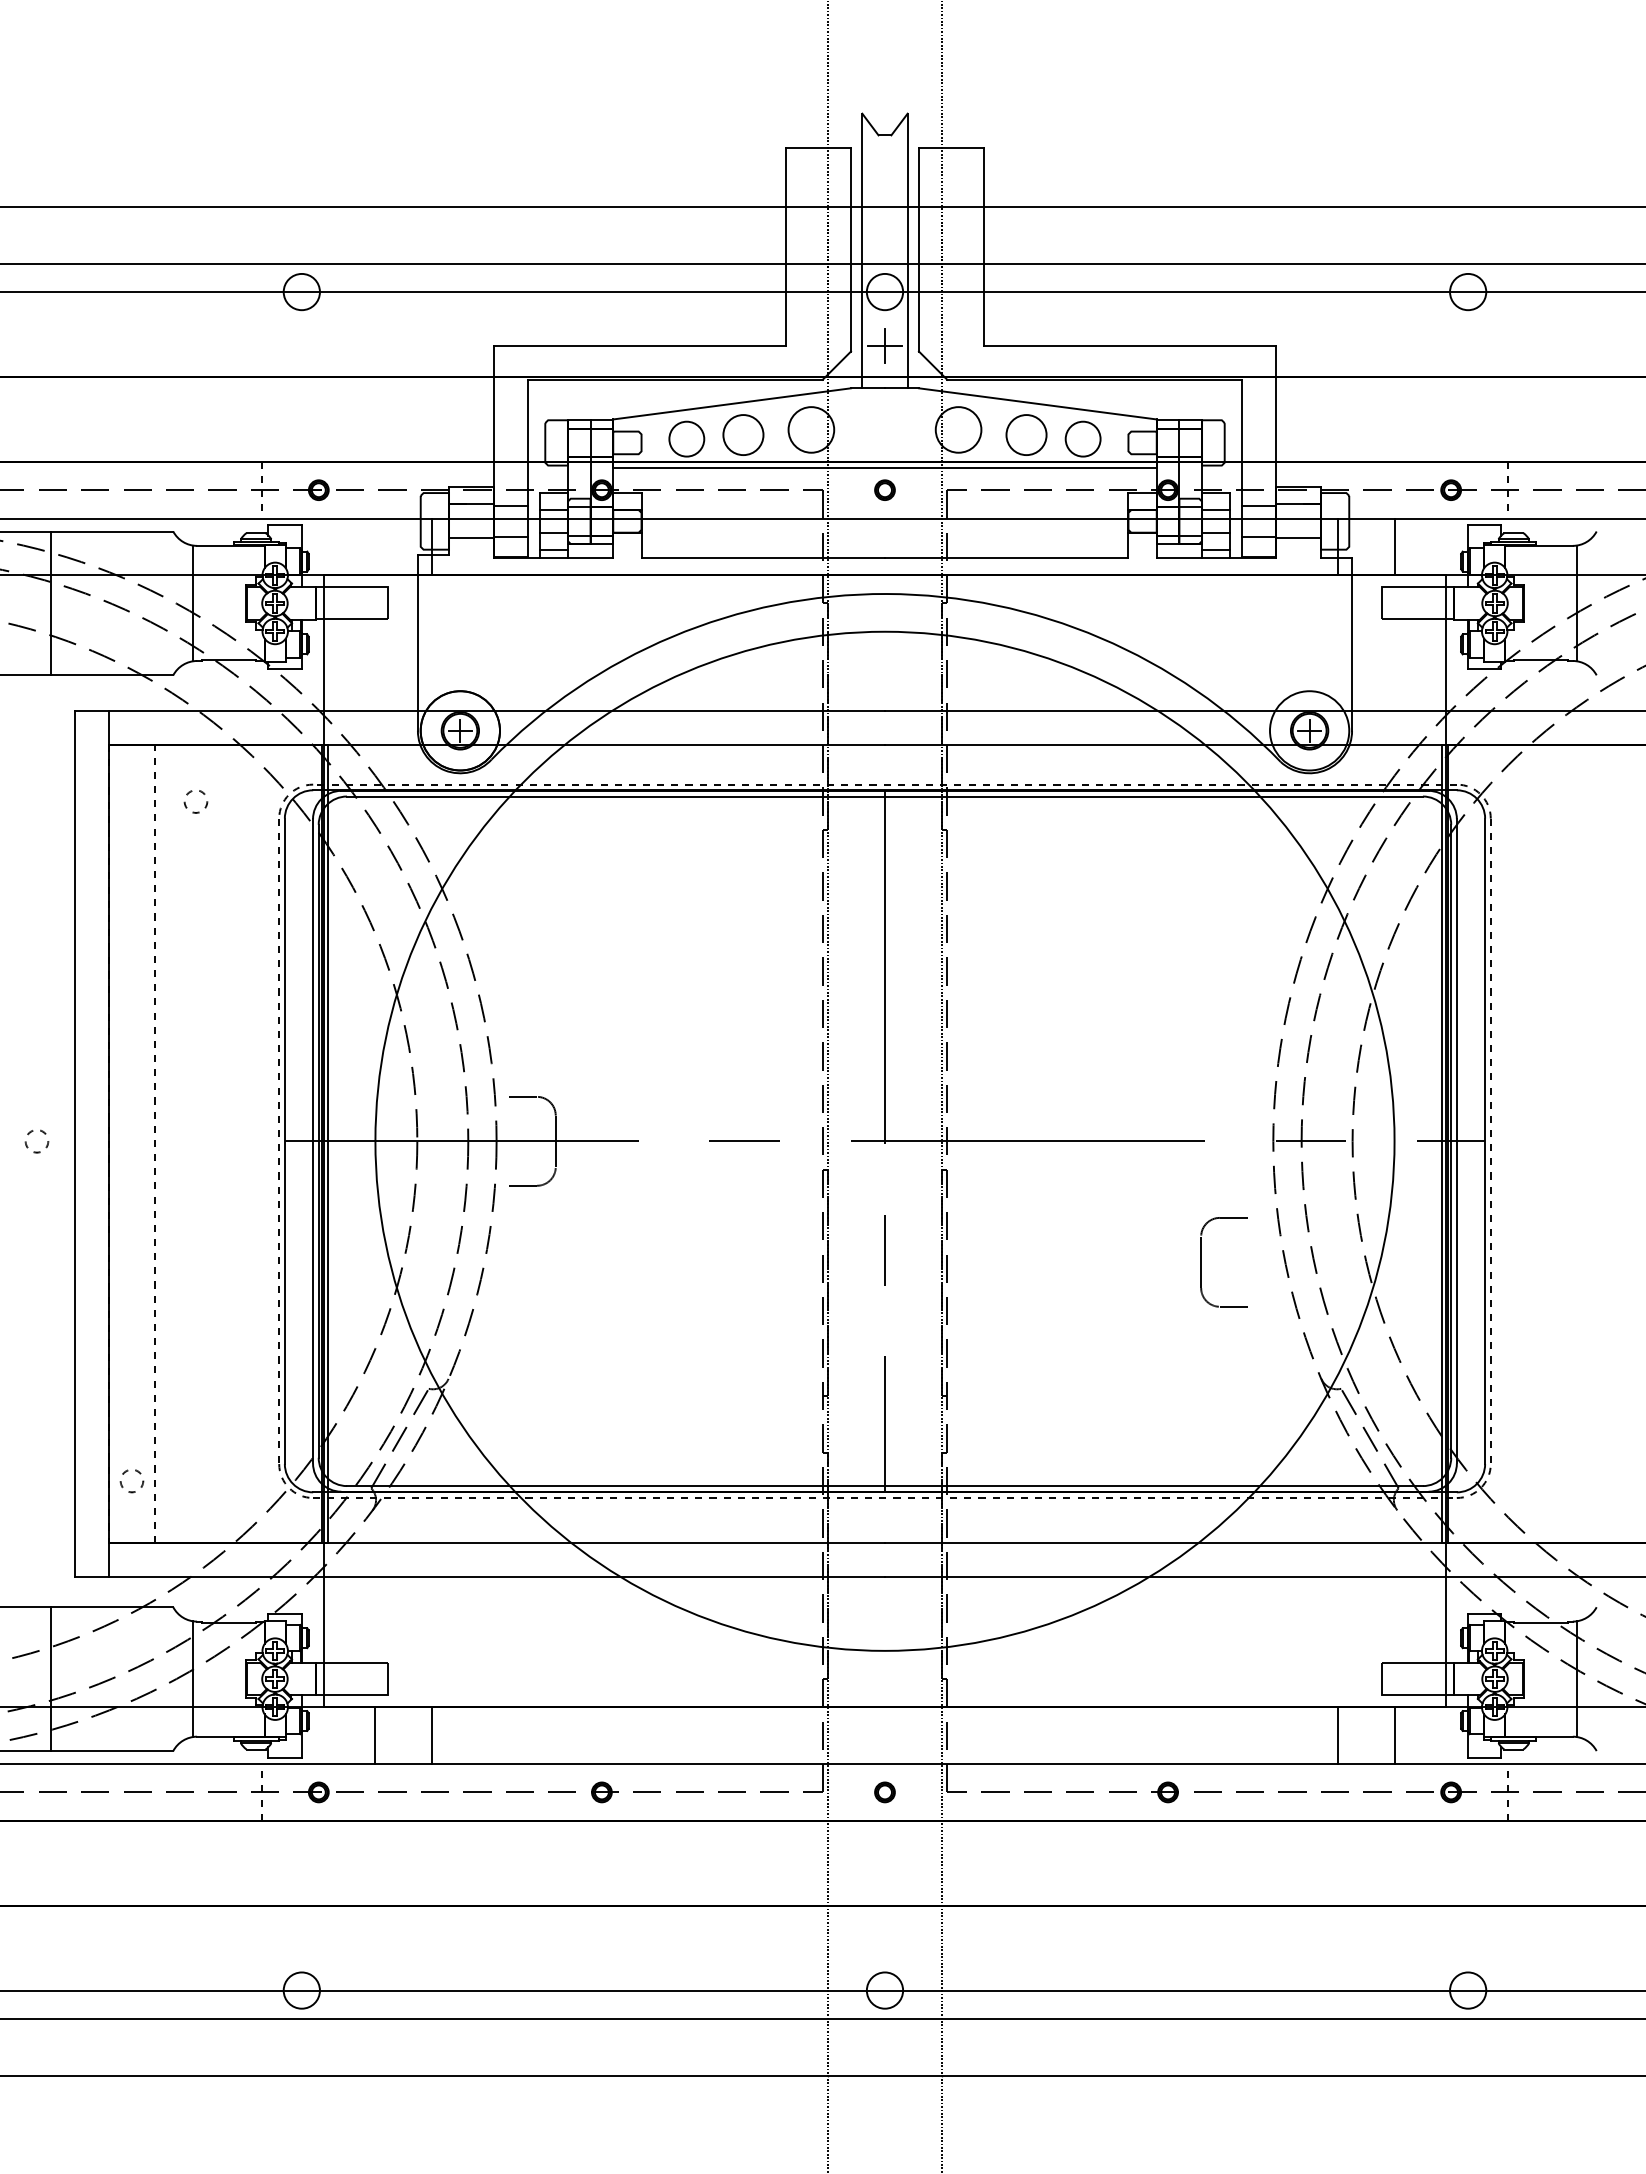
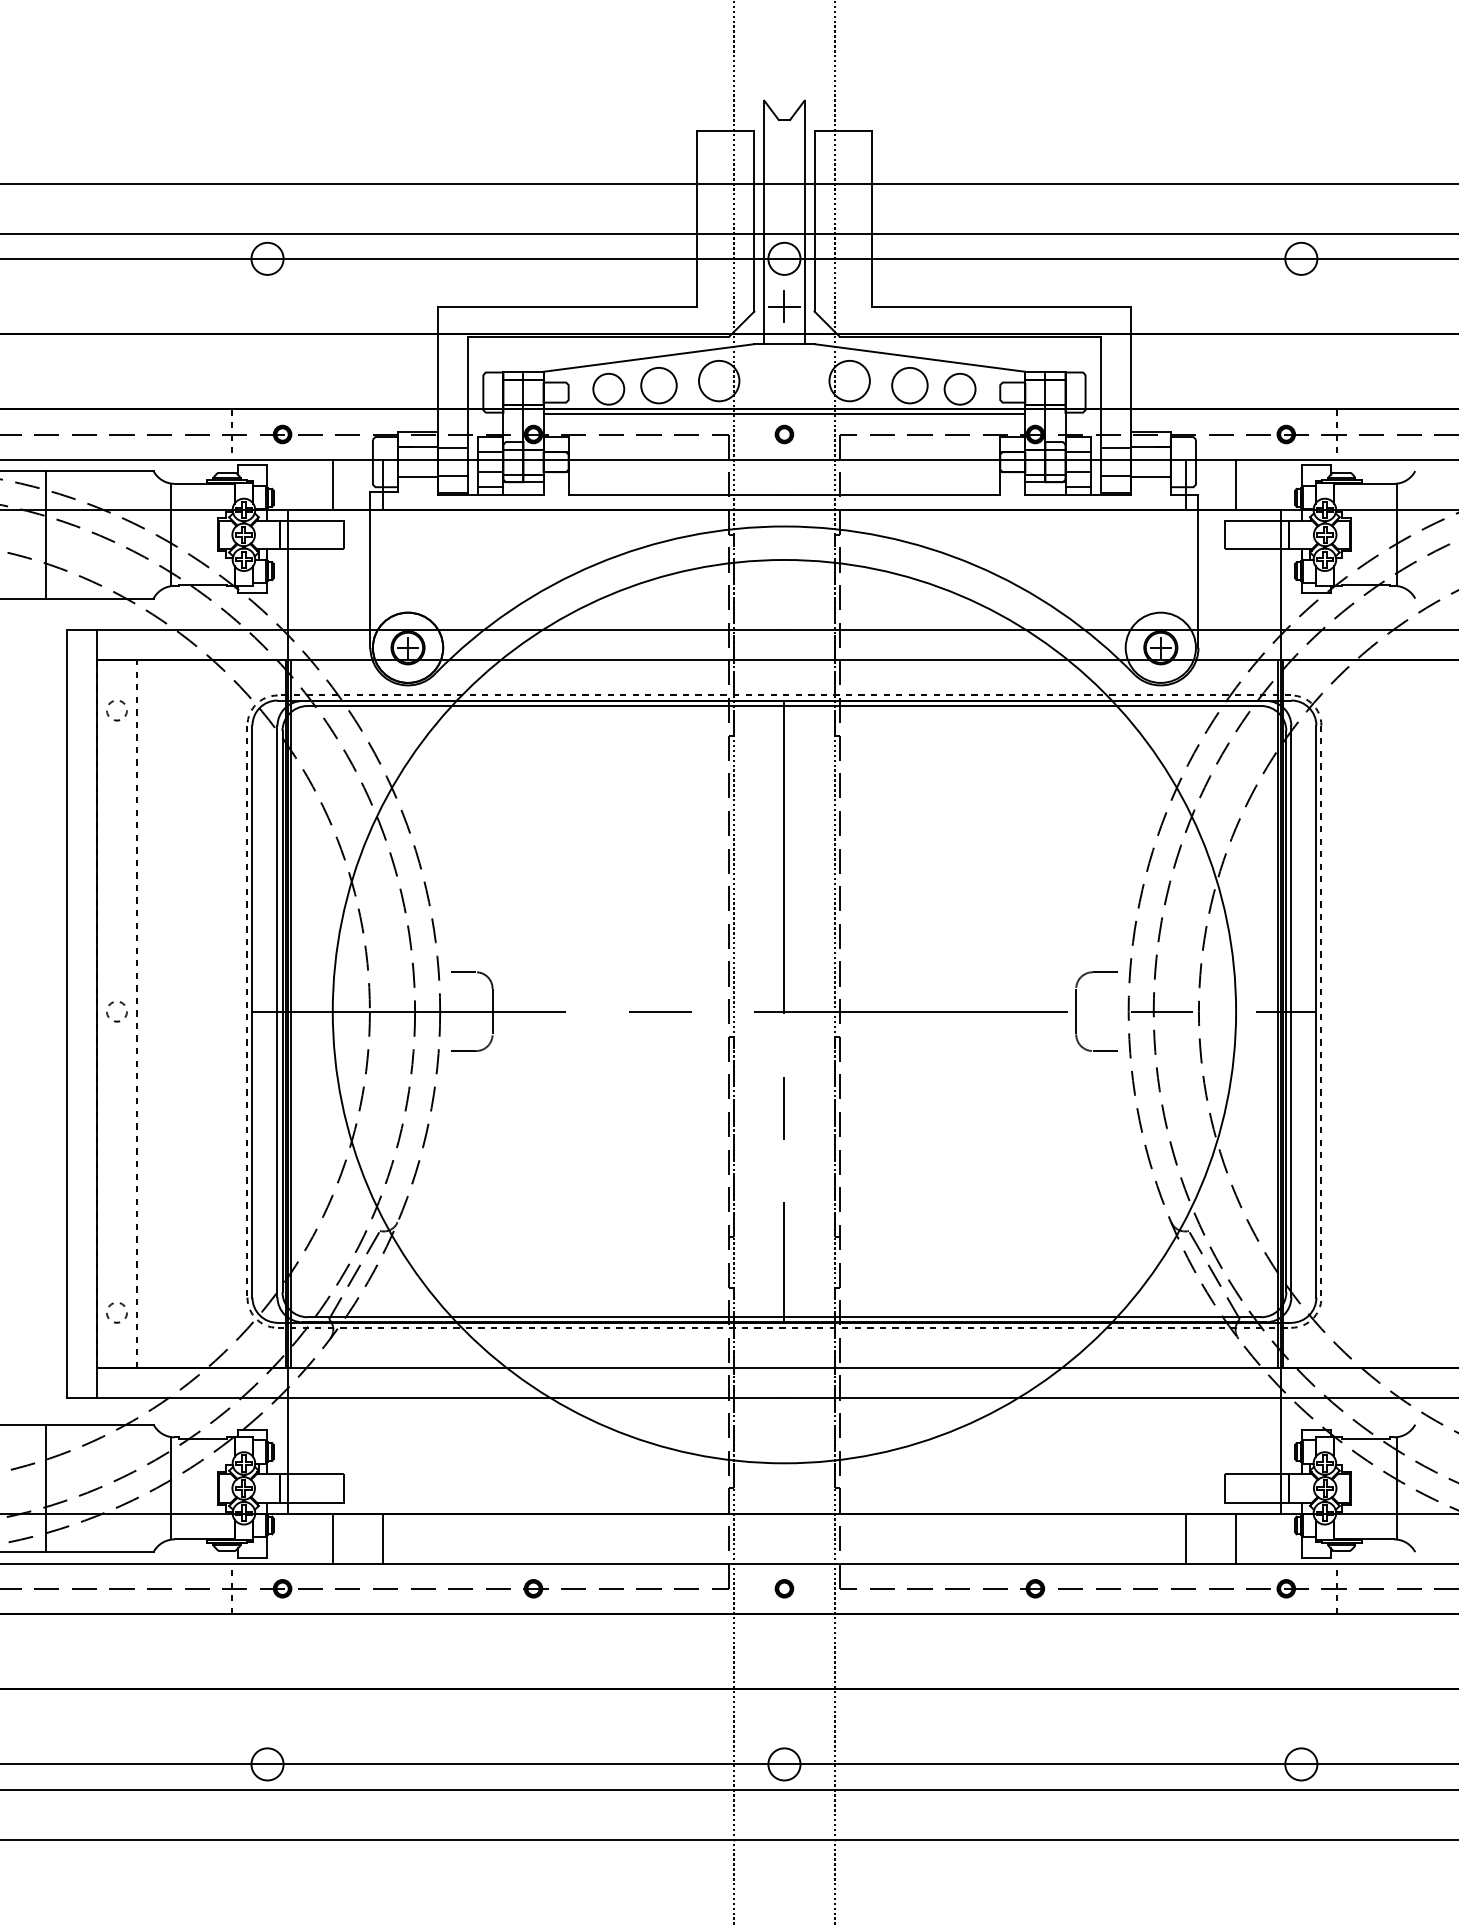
line: (375, 546) -> (332, 484), added
circle: (195, 801) -> (116, 710), moved
circle: (36, 1141) -> (116, 1011), moved
part: (1201, 1262) -> (1076, 1011), moved

